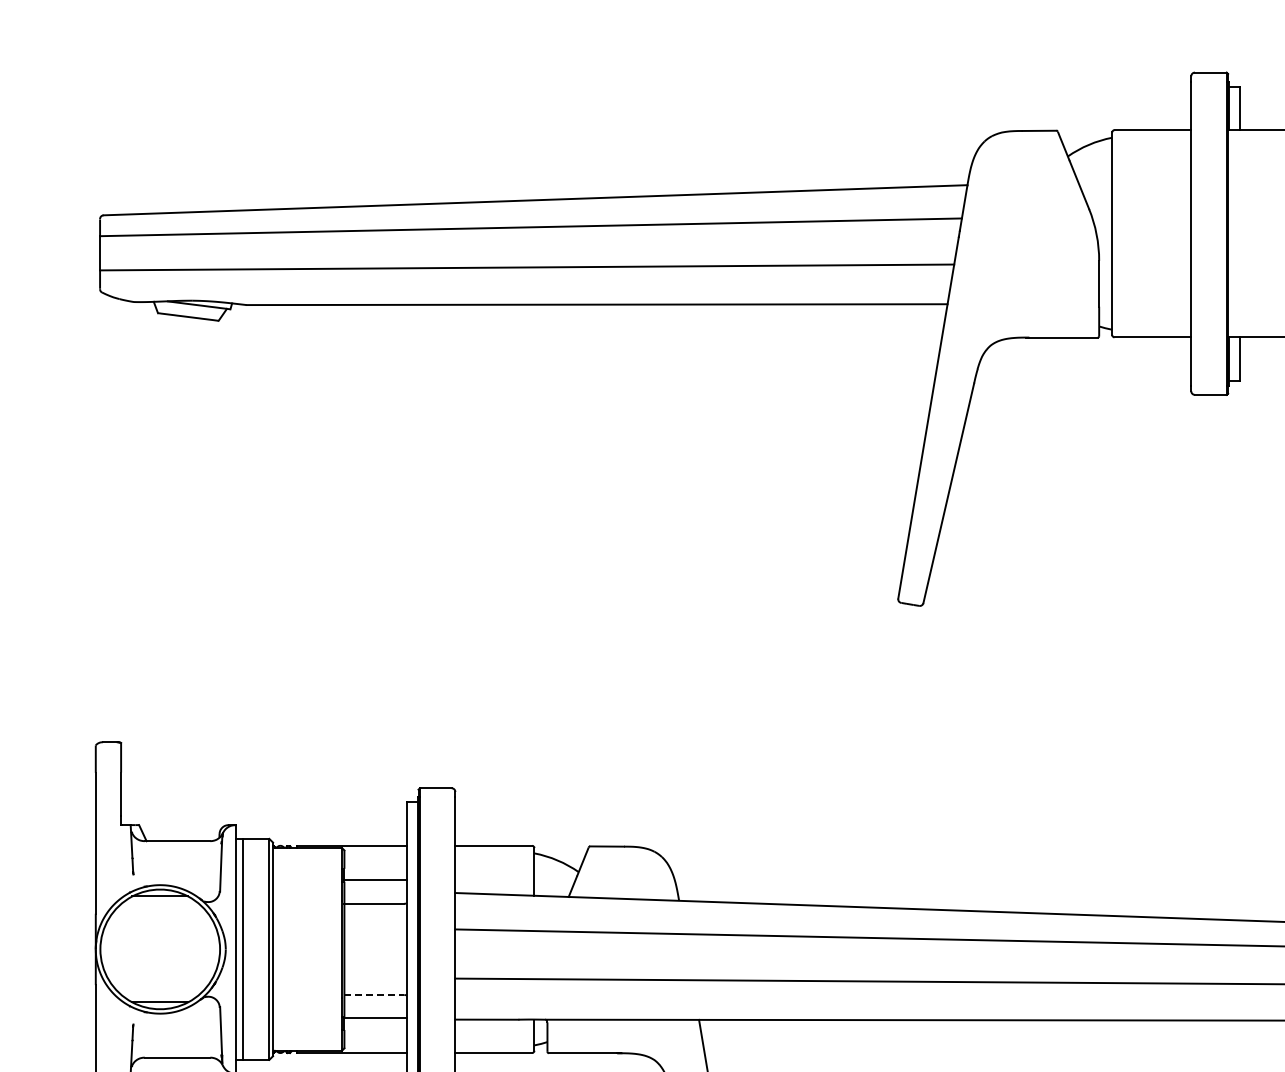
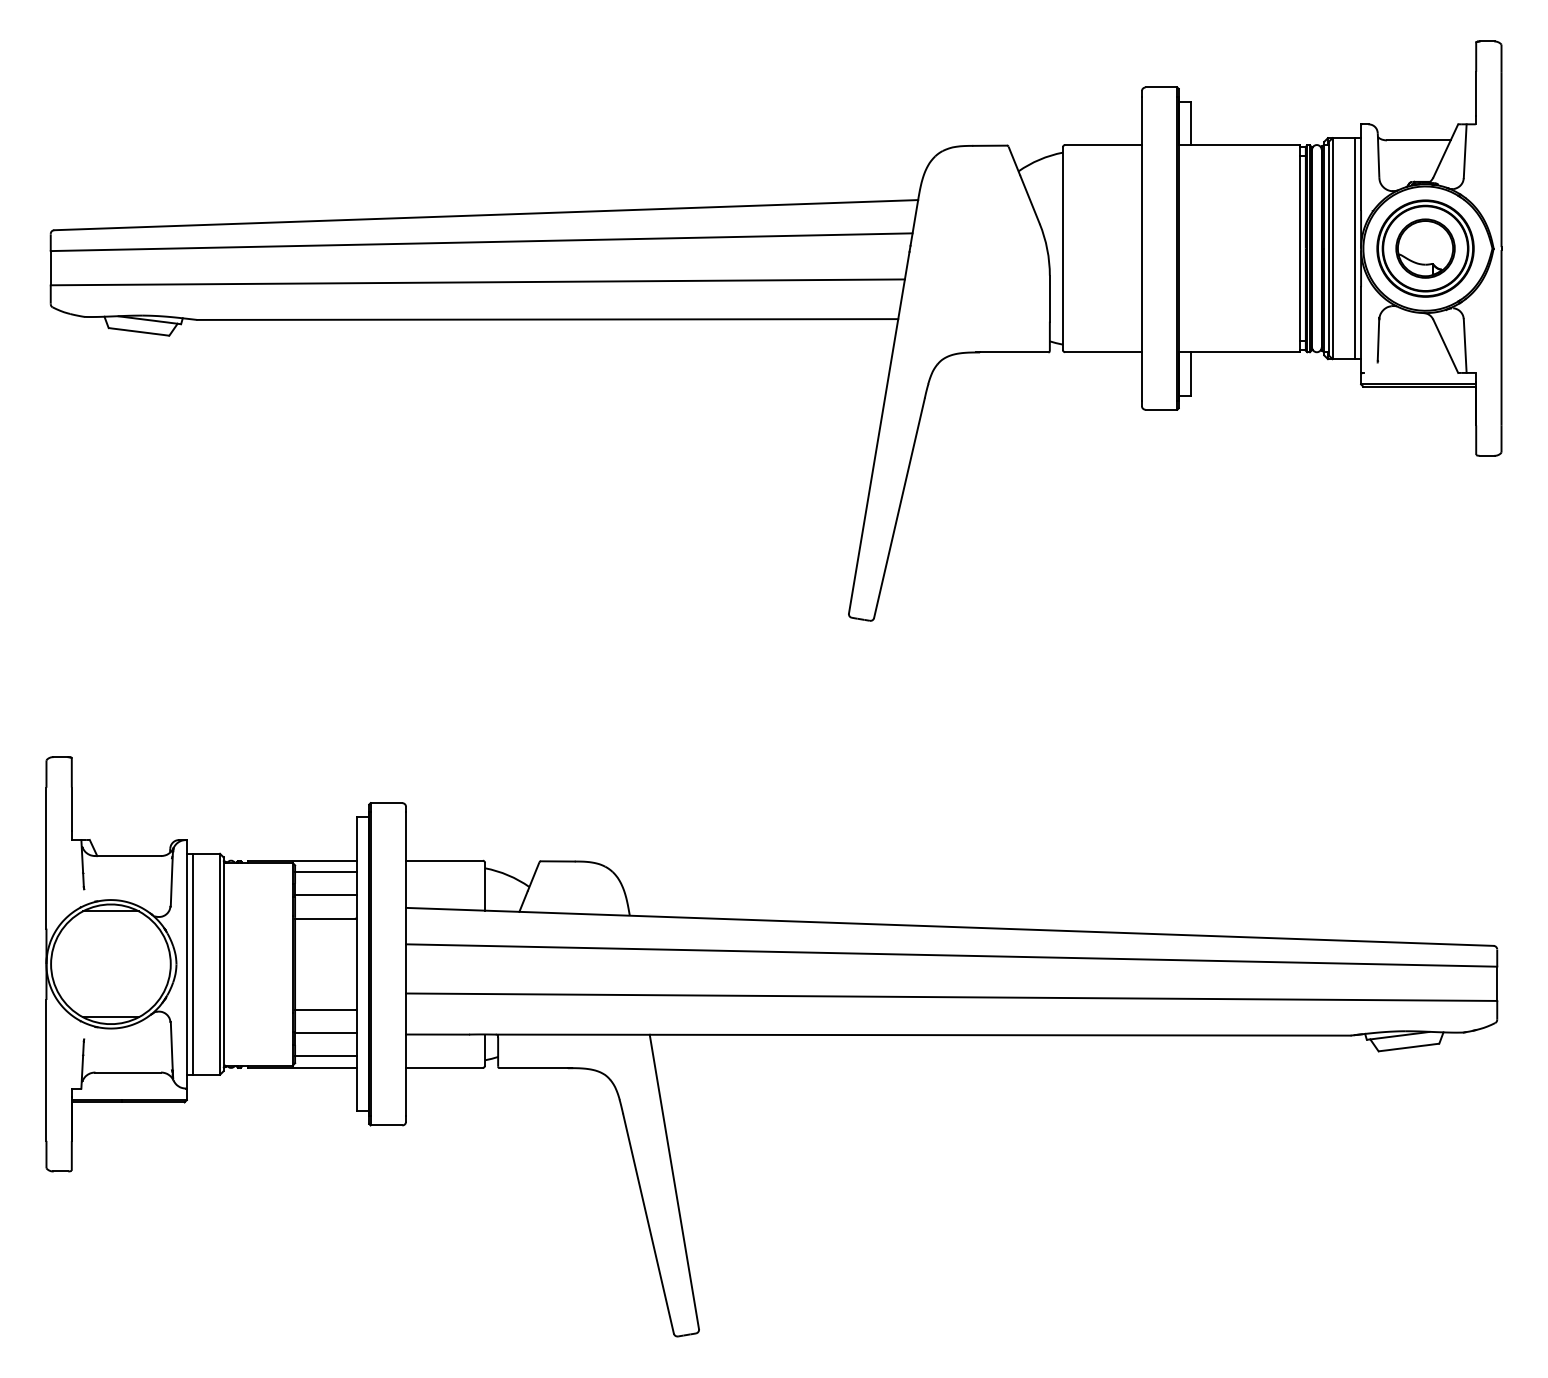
line: (375, 857) -> (326, 872), added
line: (374, 994) -> (325, 1009), dashed -> solid
line: (375, 1041) -> (326, 1056), added

